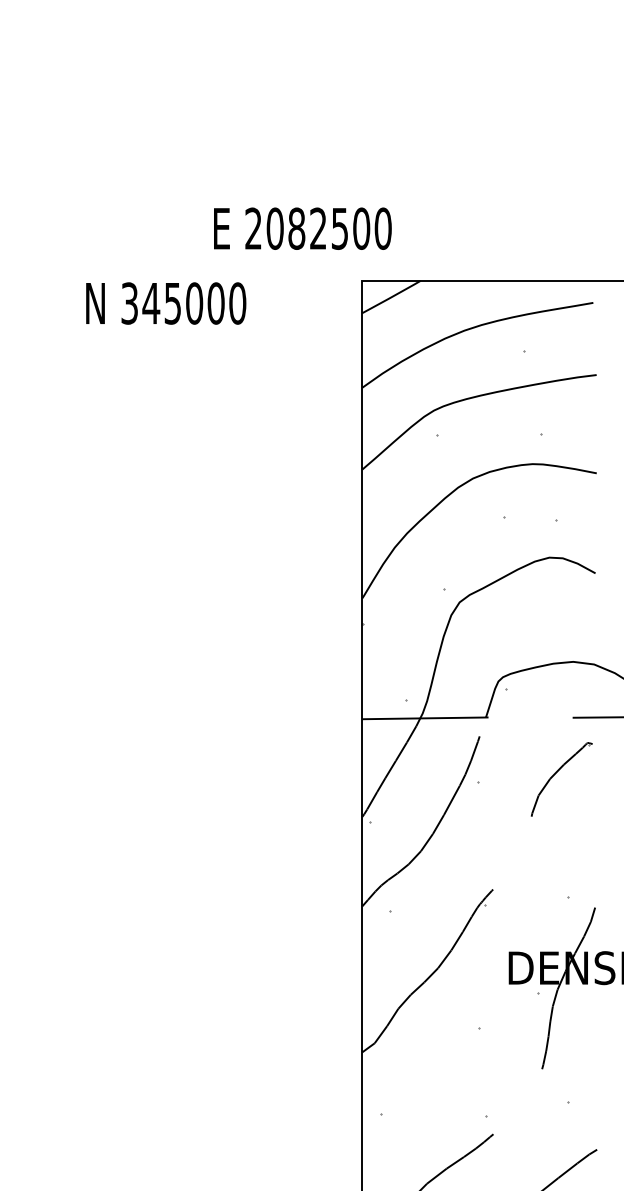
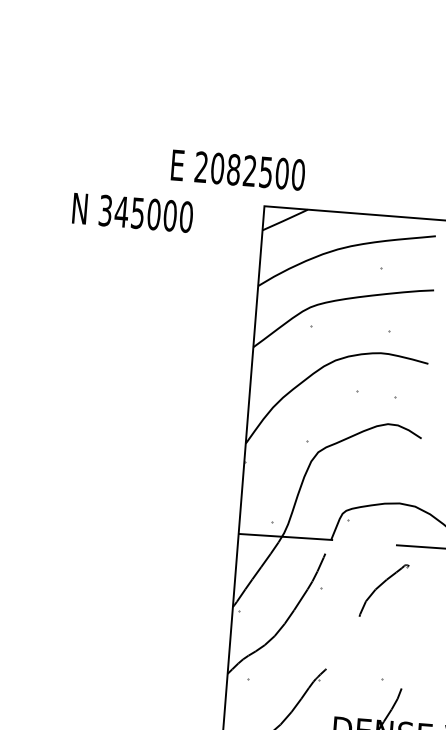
text: (302, 228) -> (238, 169), moved
text: (166, 303) -> (133, 212), moved

